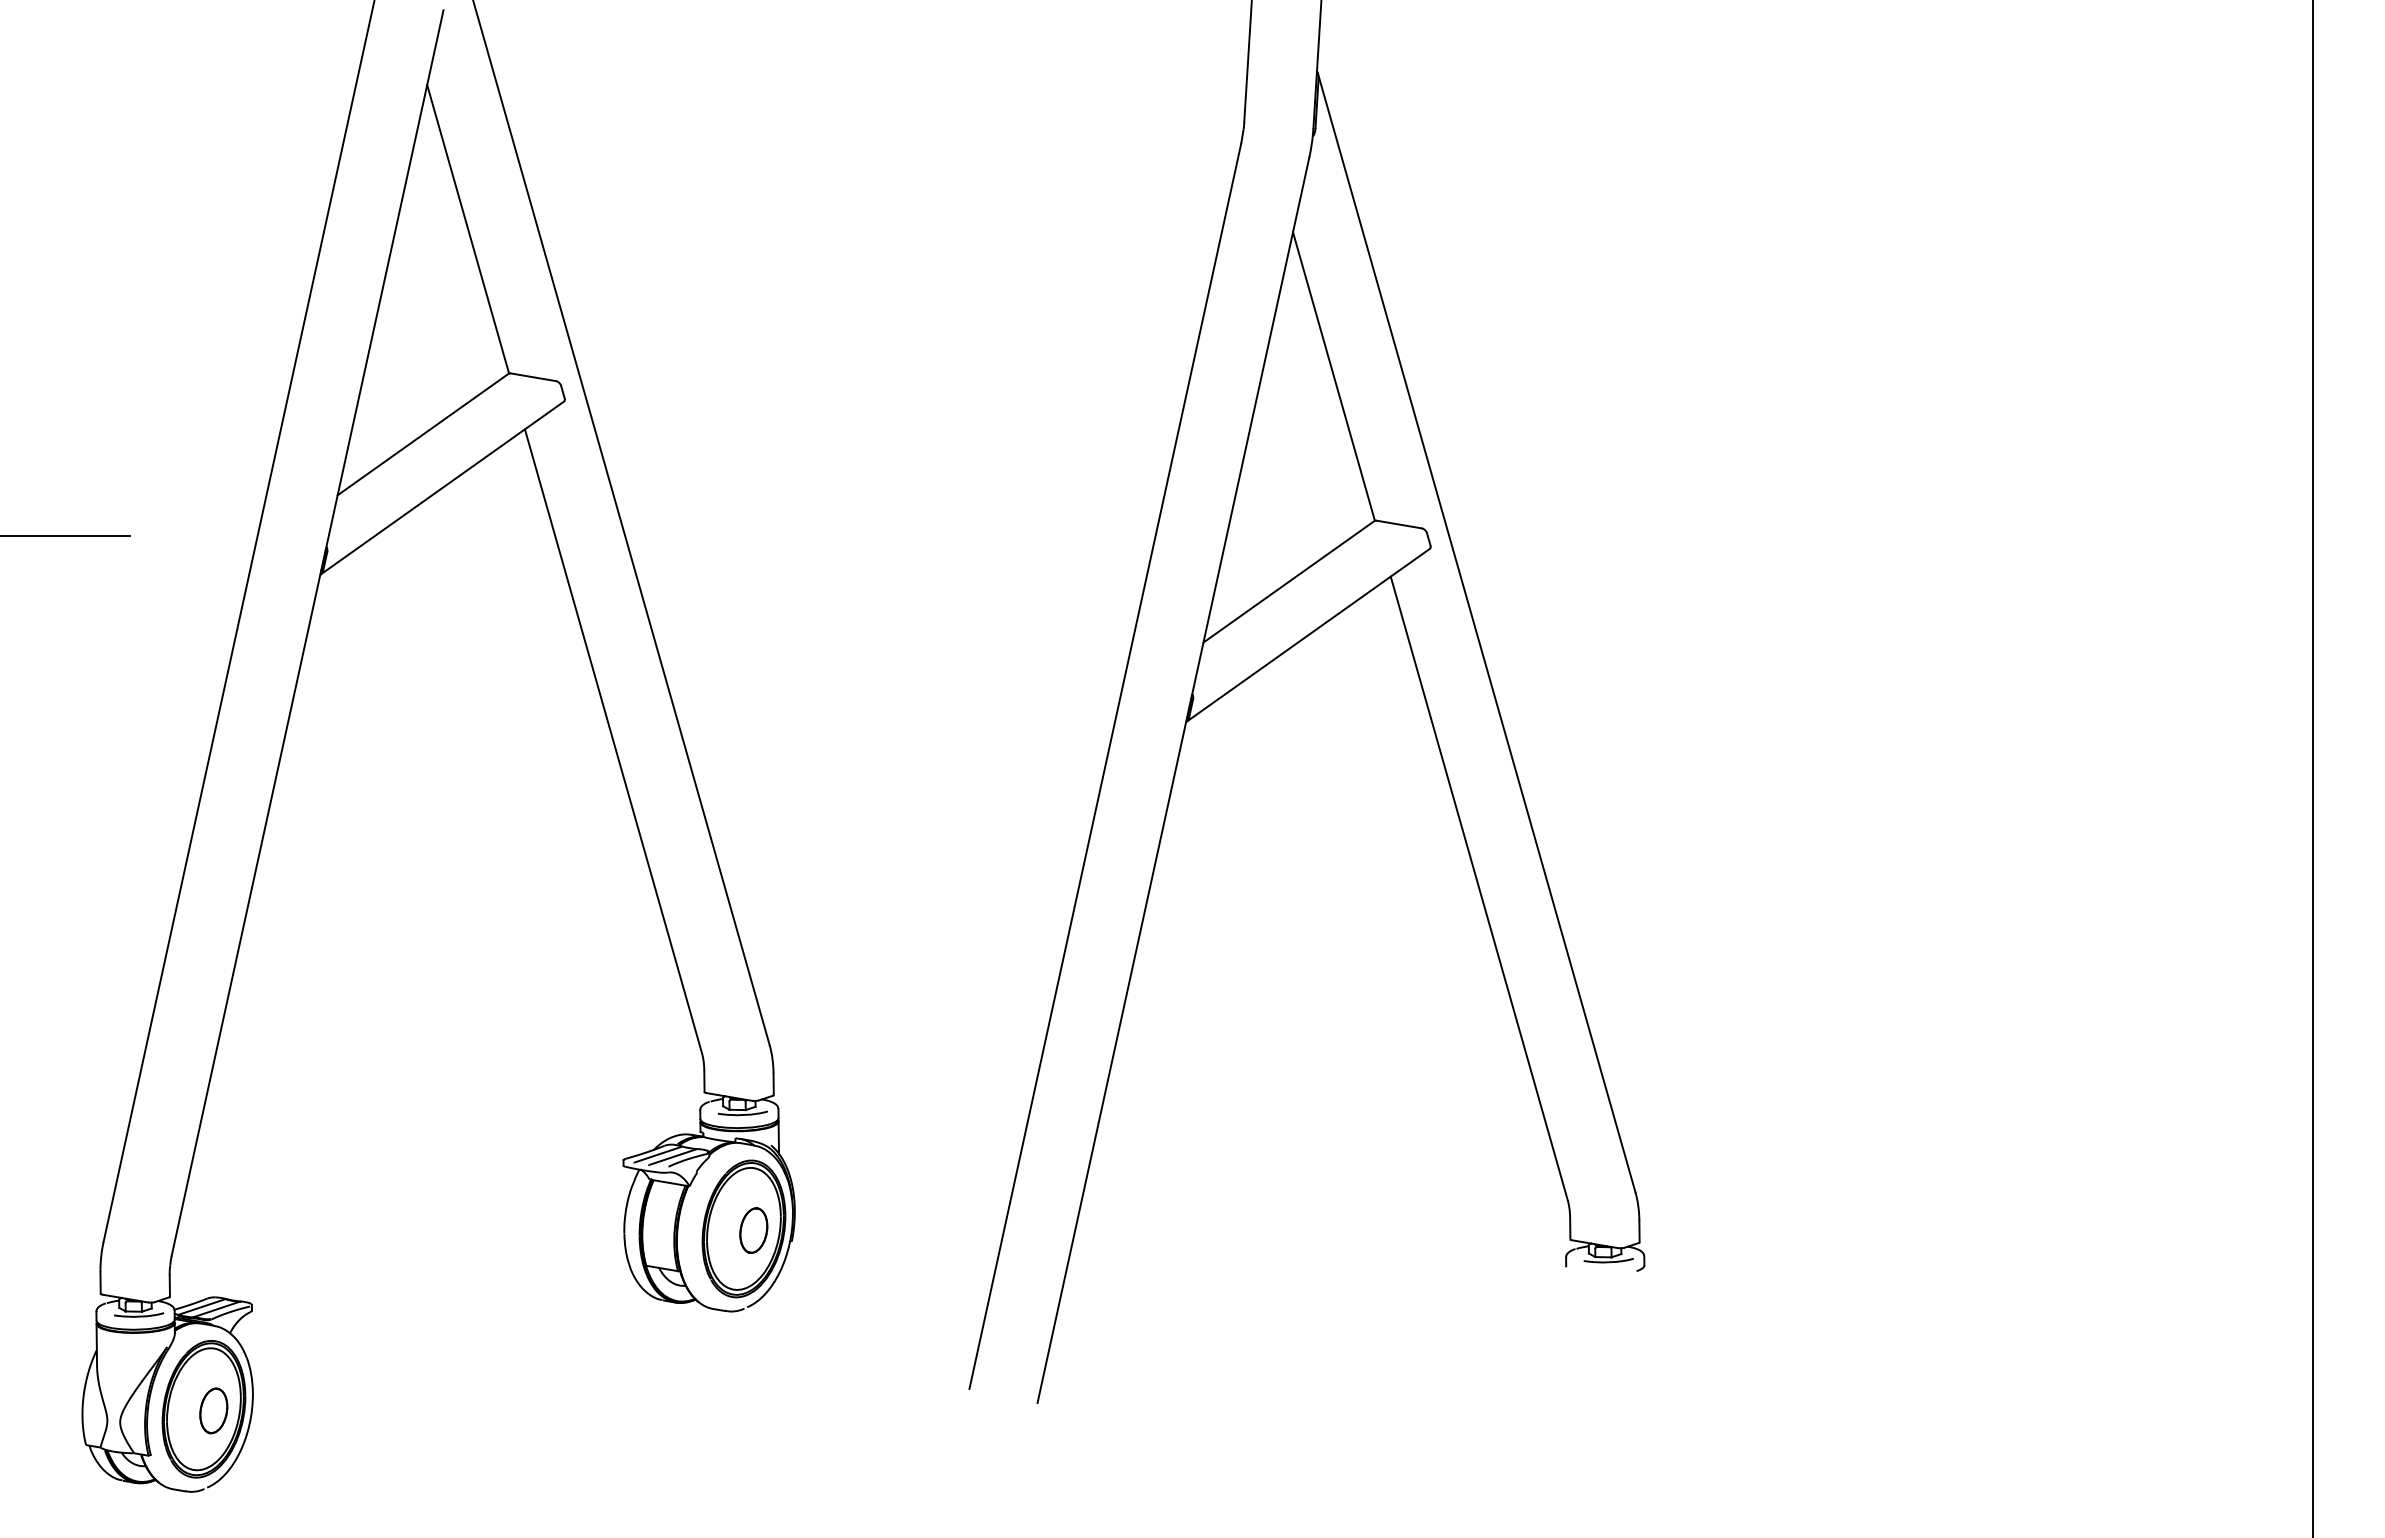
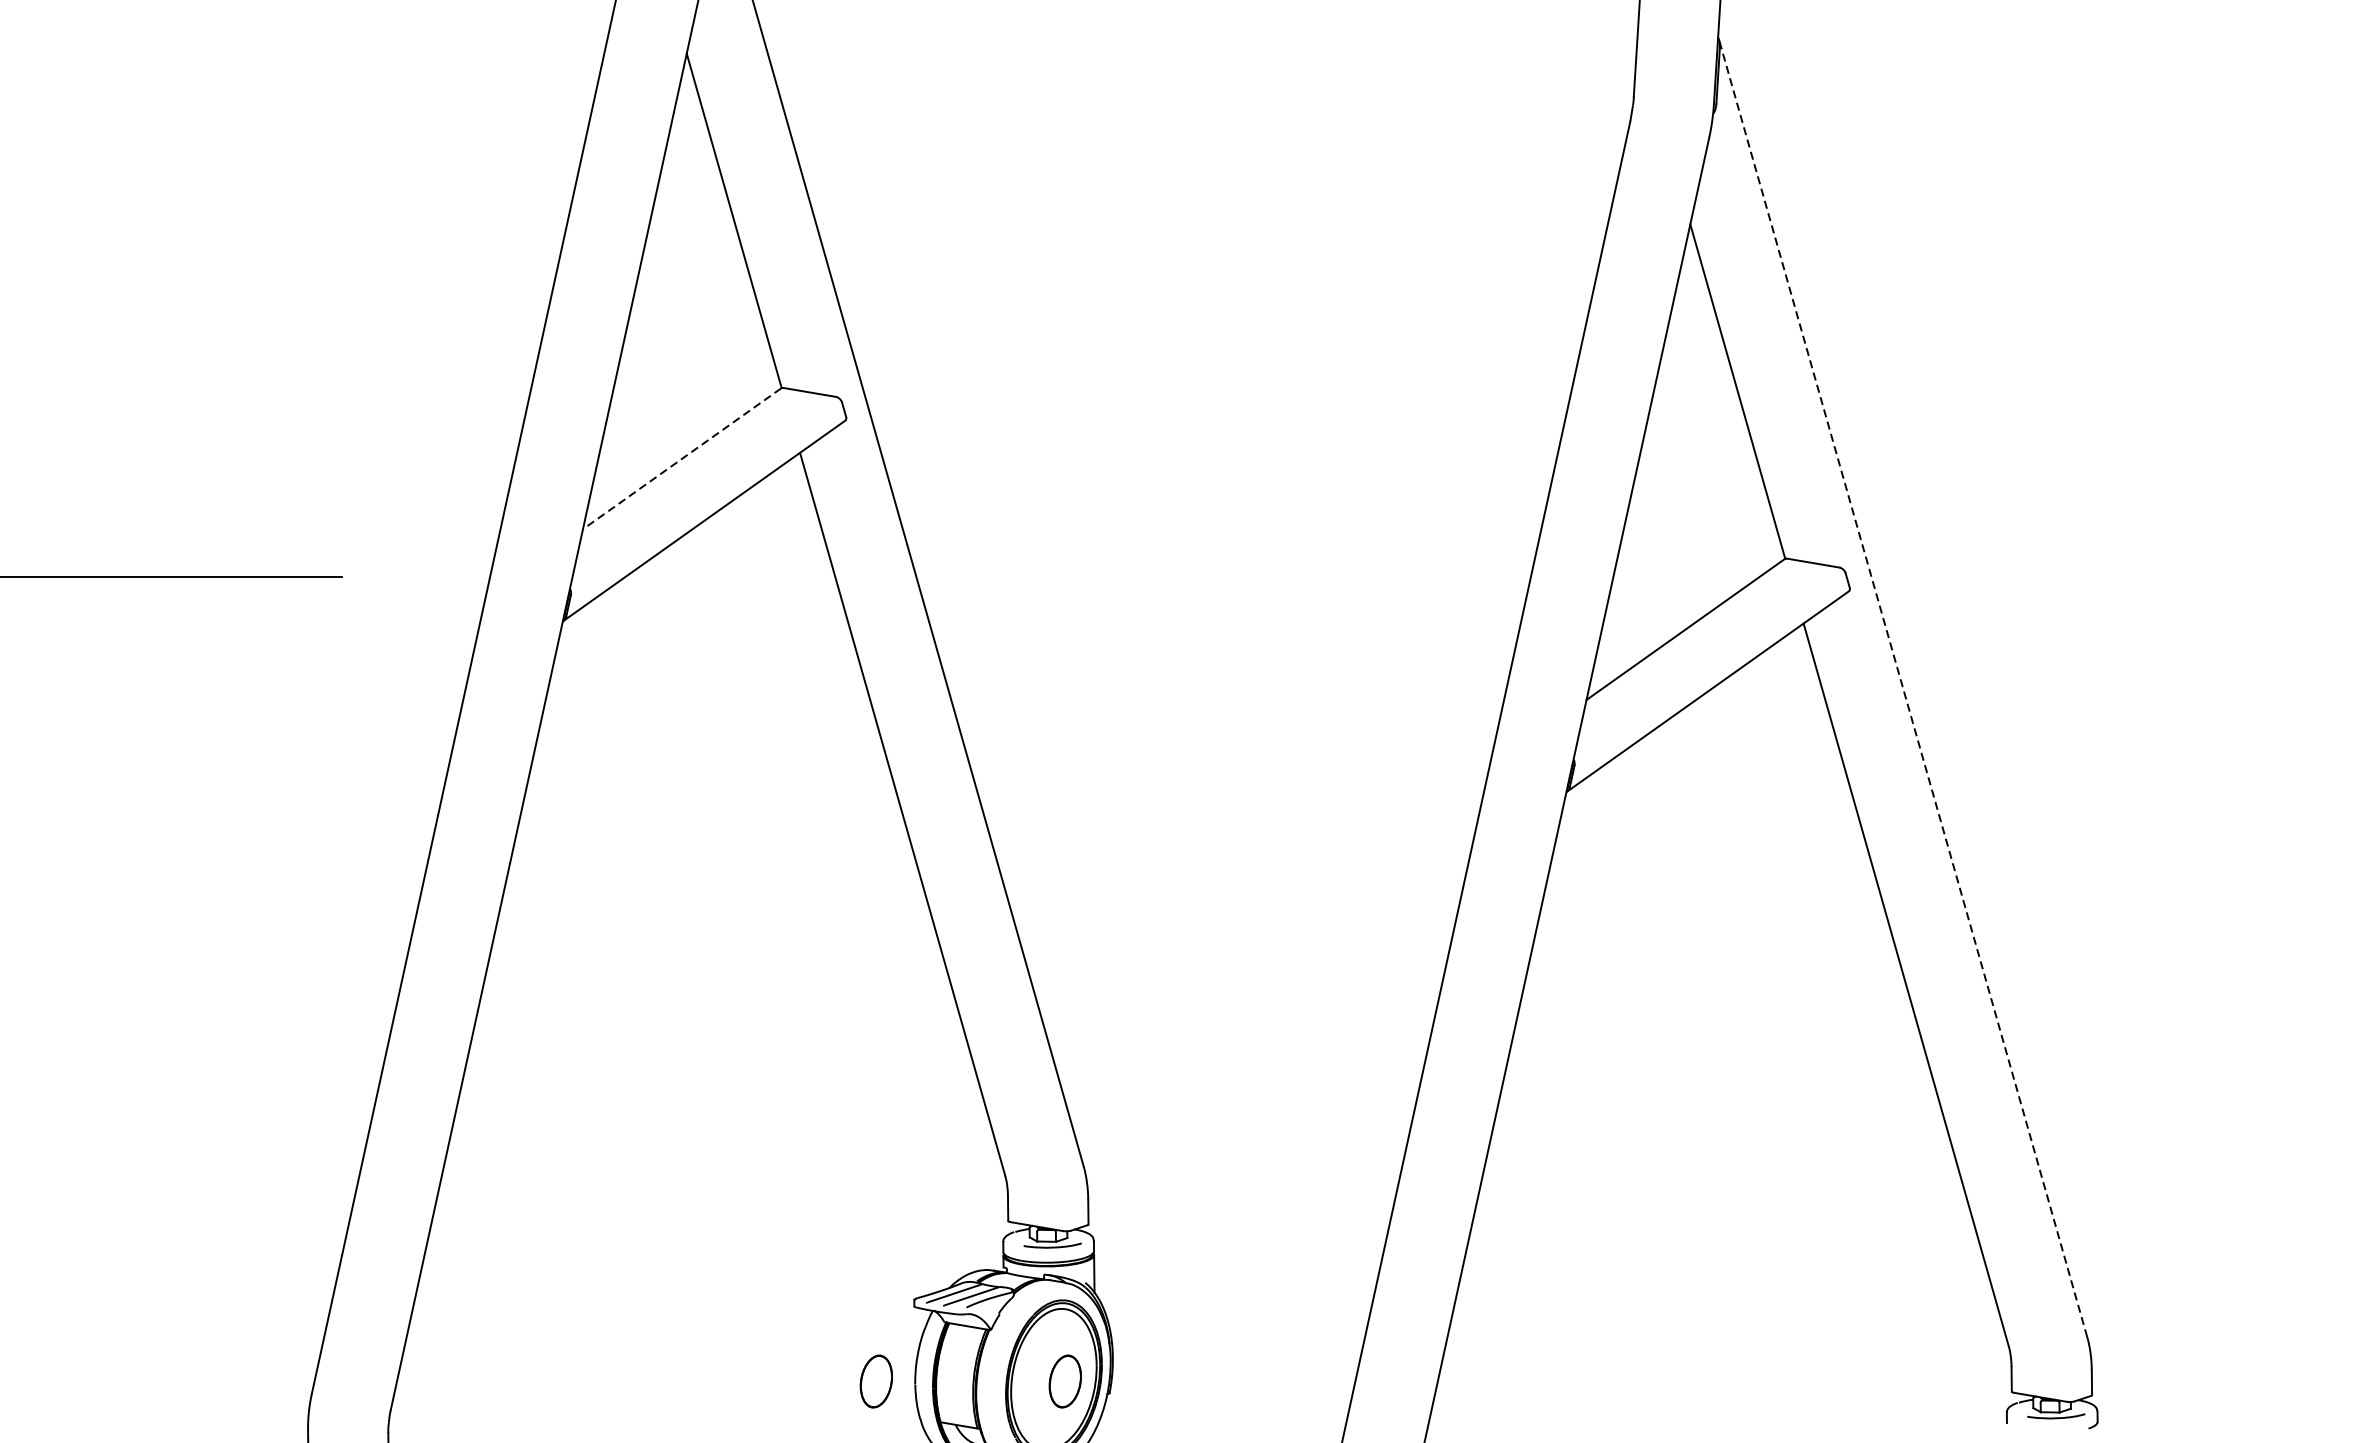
line: (423, 434) -> (682, 458), solid -> dashed
line: (1476, 632) -> (1903, 688), solid -> dashed
part: (590, 1230) -> (876, 1381), added

